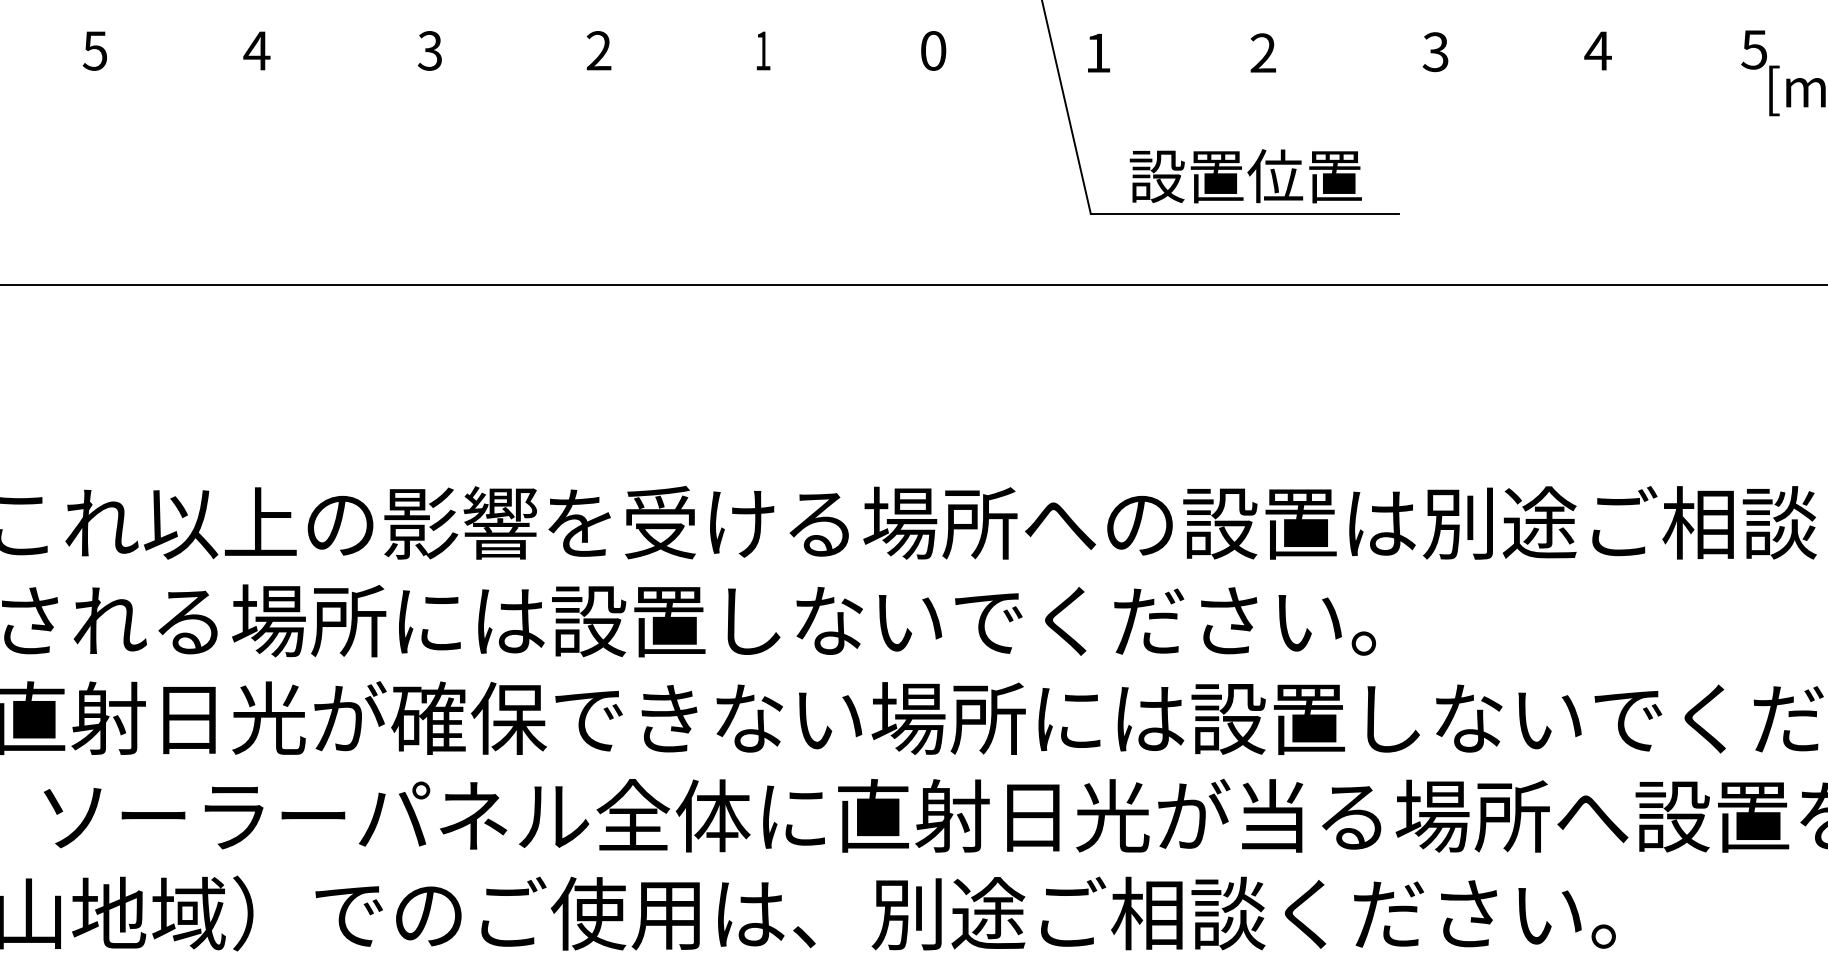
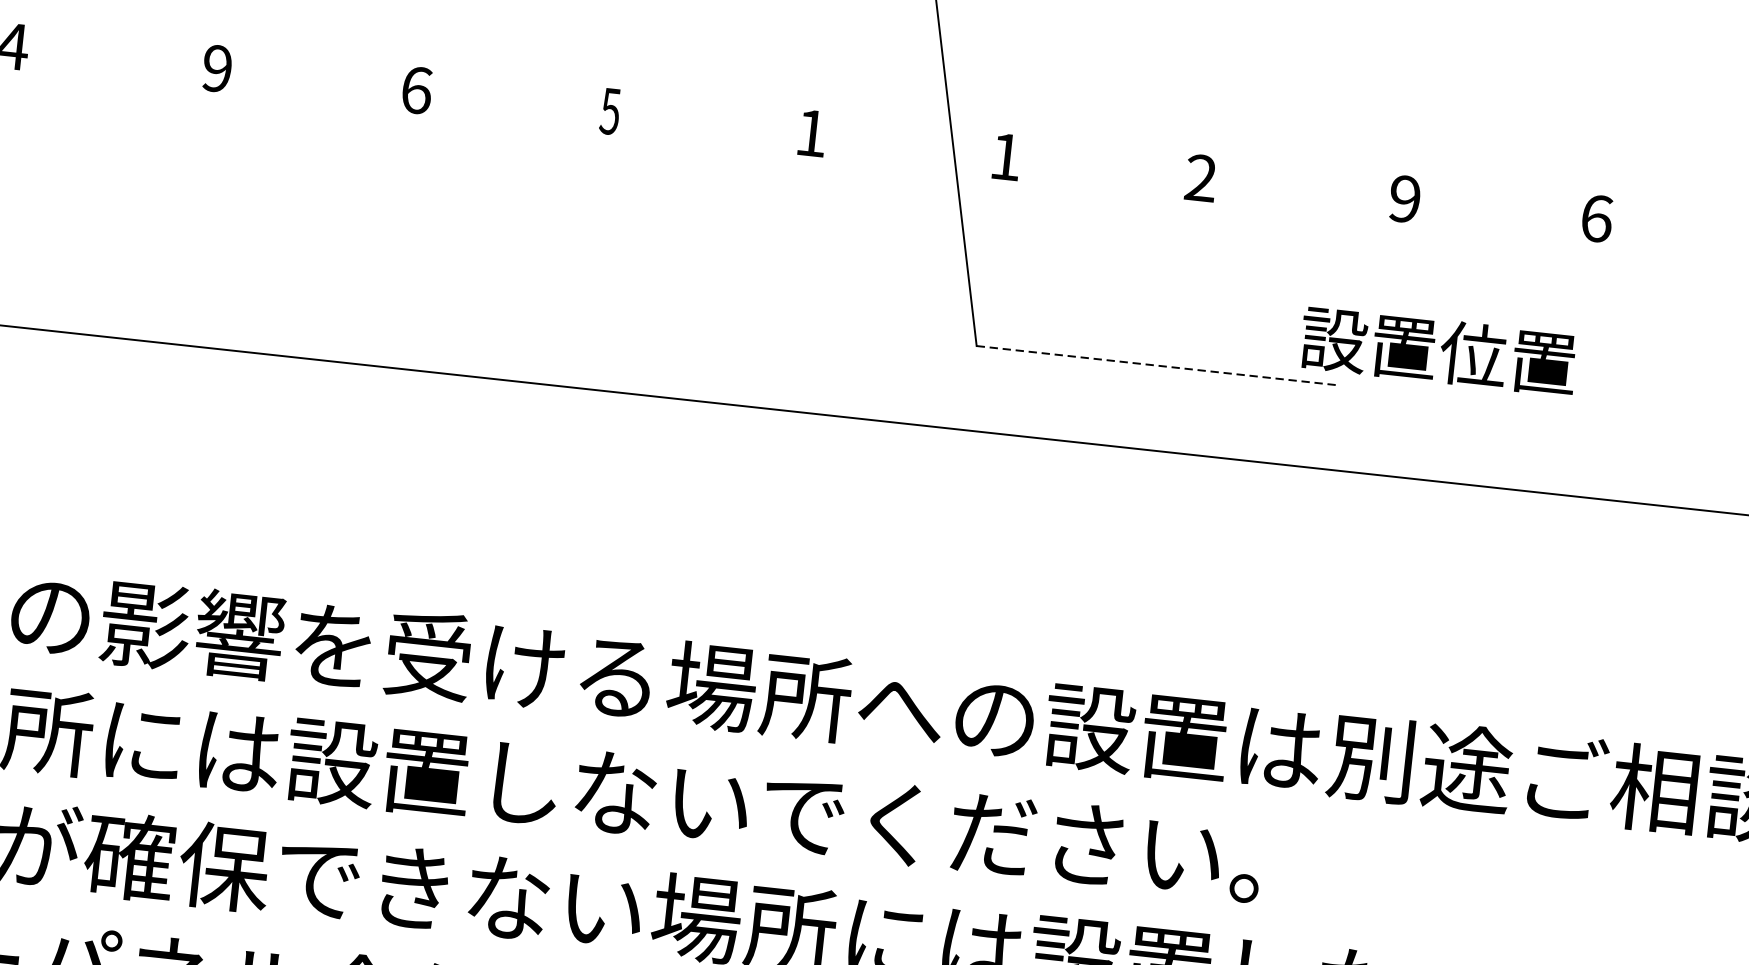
text: (429, 50) -> (216, 68), 3 -> 9
text: (598, 50) -> (416, 89), 2 -> 6
text: (762, 50) -> (609, 110), 1 -> 5
text: (933, 50) -> (811, 132), 0 -> 1
text: (1597, 50) -> (1596, 217), 4 -> 6
text: (1435, 52) -> (1404, 199), 3 -> 9
text: (1245, 176) -> (1438, 351), moved
line: (1244, 213) -> (1158, 365), solid -> dashed

